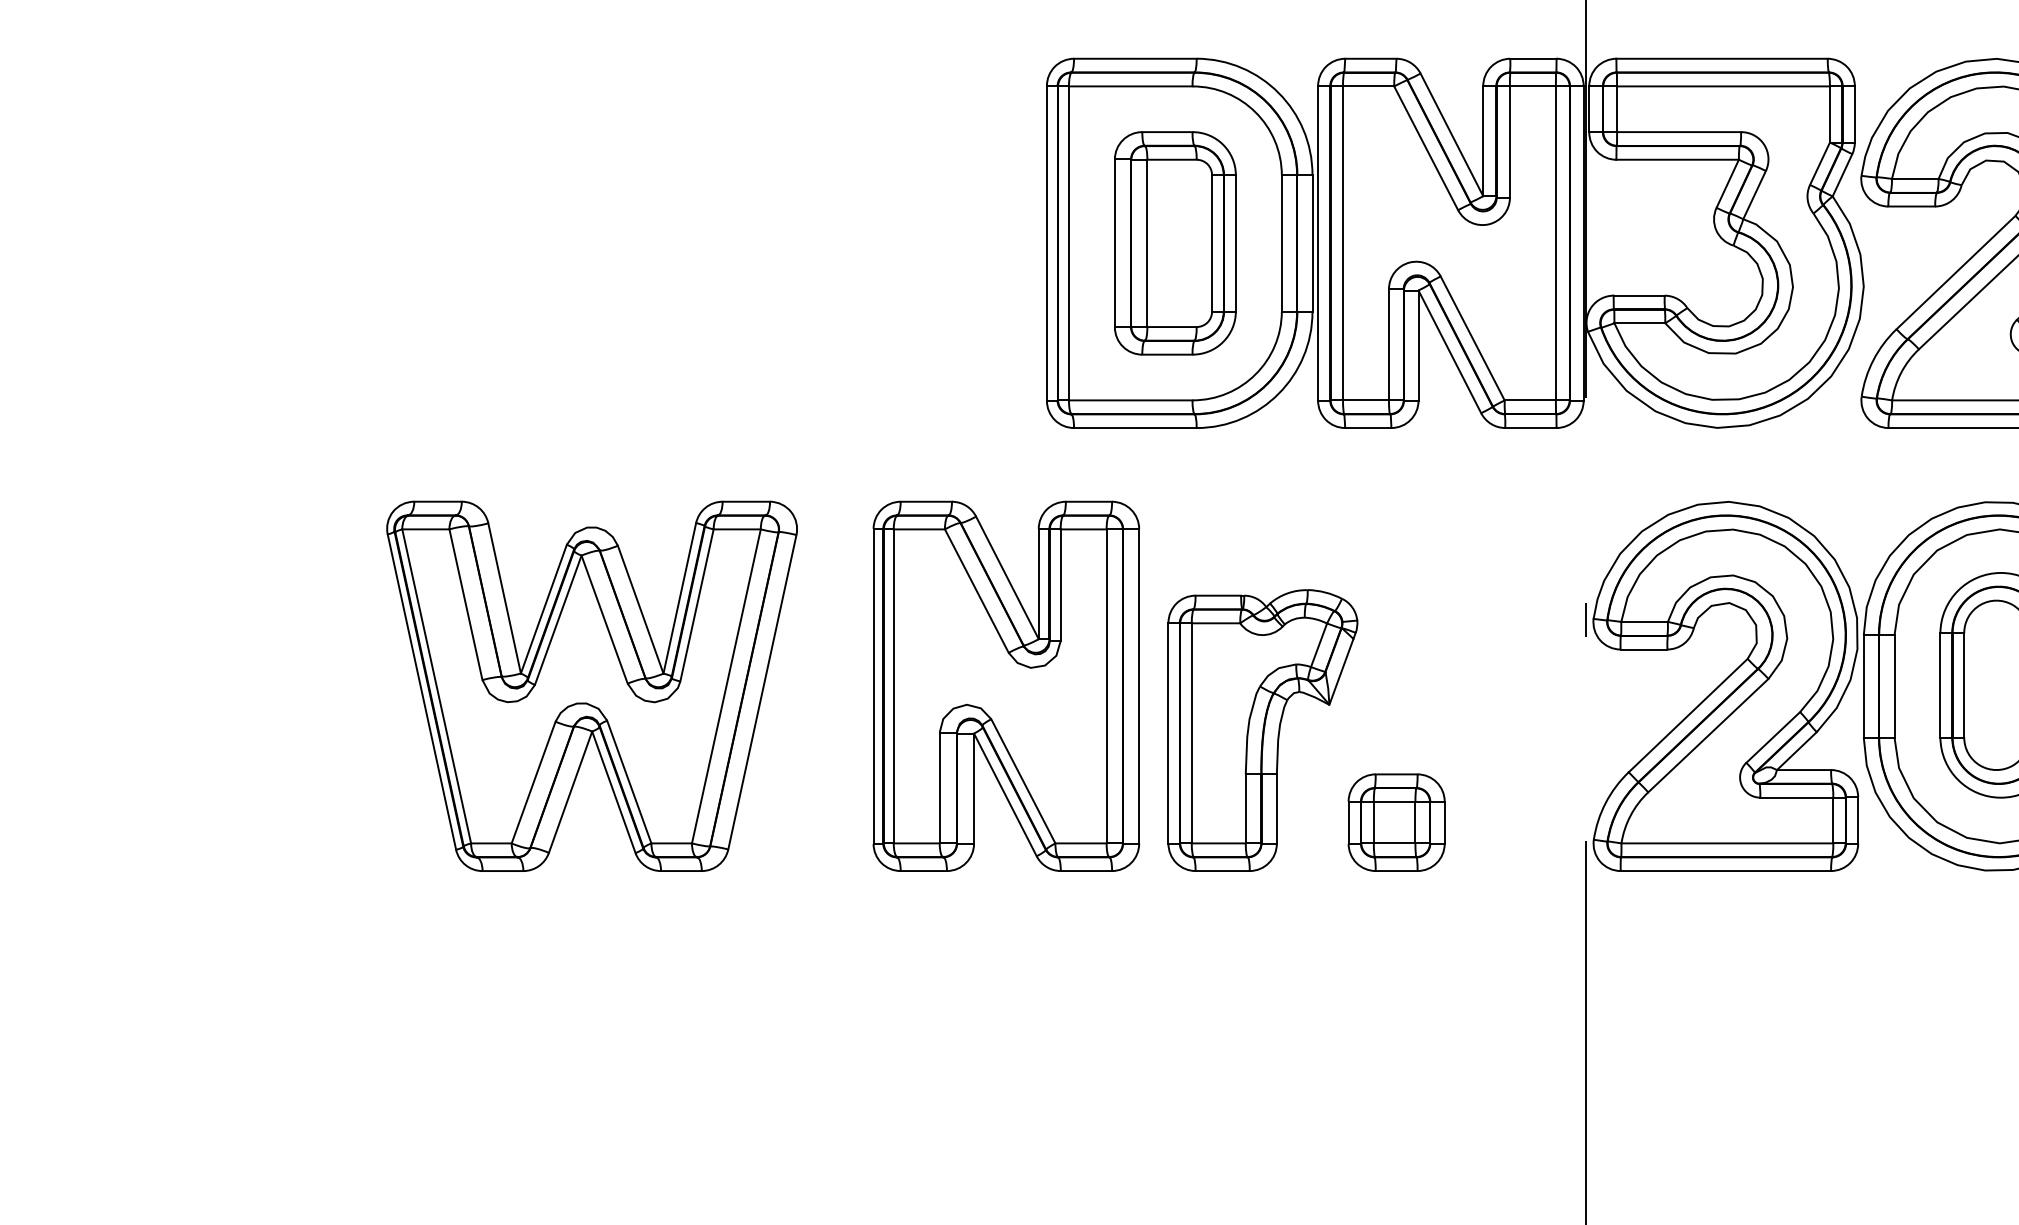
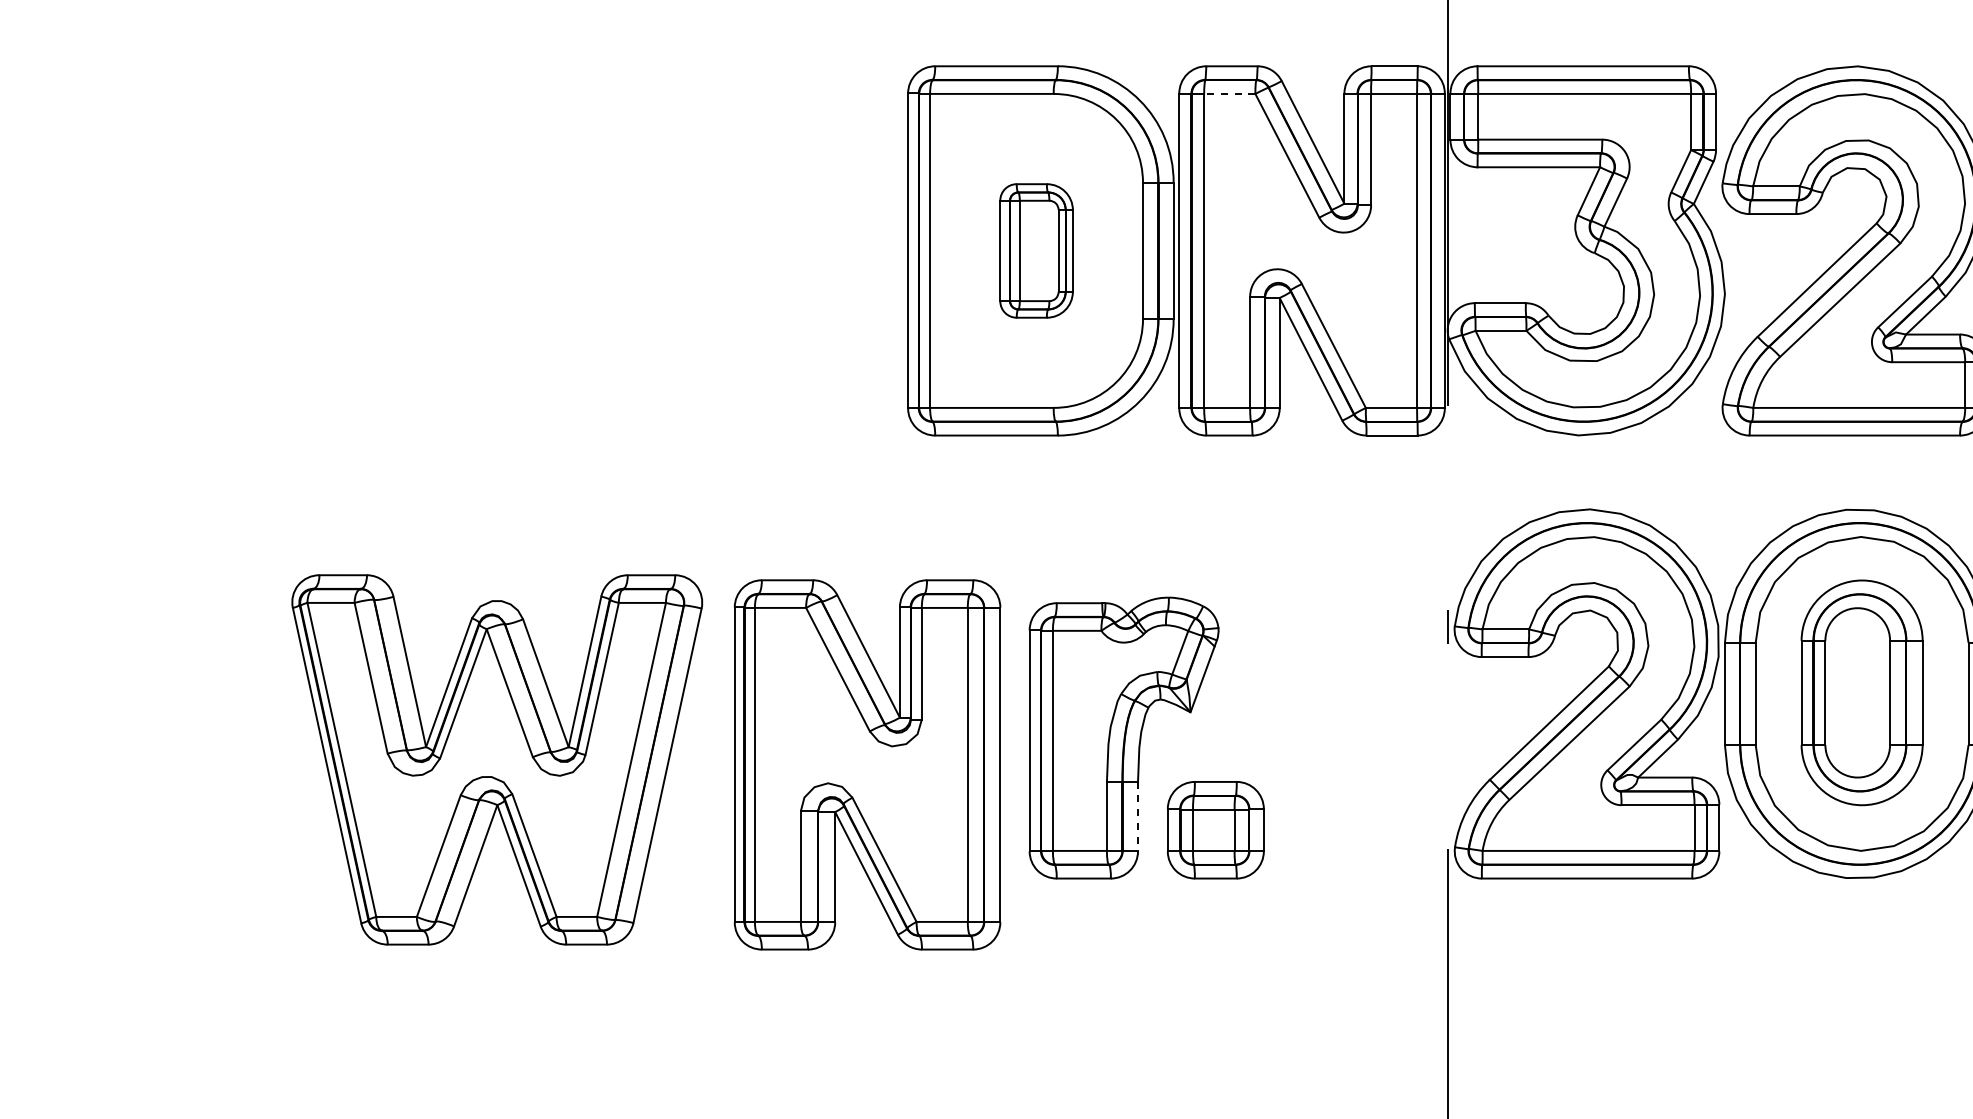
line: (1368, 86) -> (1229, 94), solid -> dashed
part: (1175, 243) -> (1036, 251), size x0.6
part: (591, 685) -> (496, 759), moved
part: (1006, 685) -> (867, 764), moved
line: (1276, 808) -> (1137, 816), solid -> dashed
part: (1396, 822) -> (1215, 830), moved

